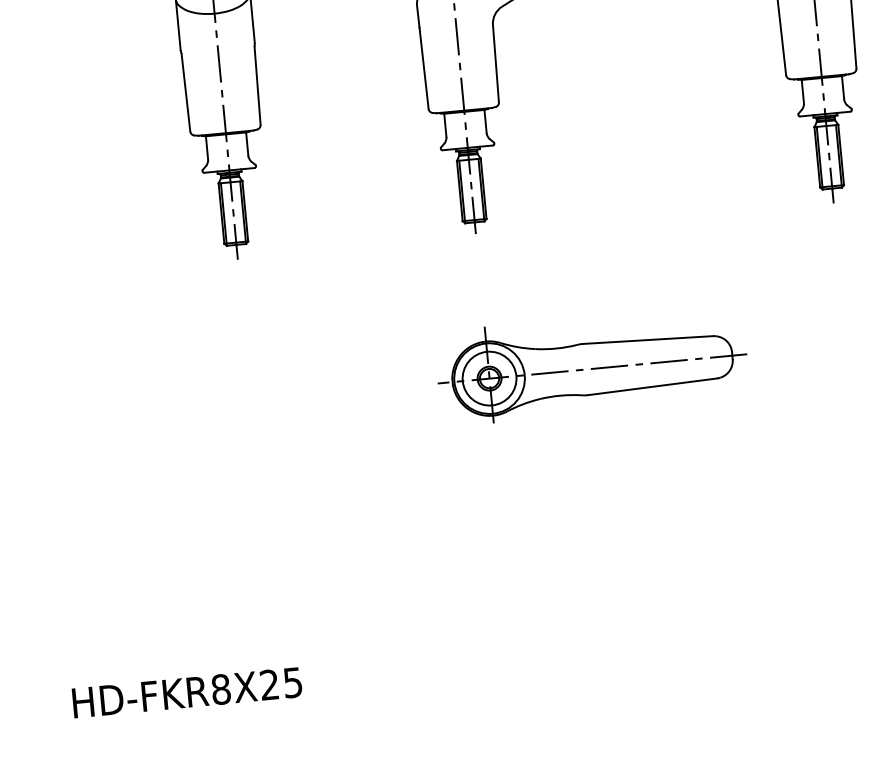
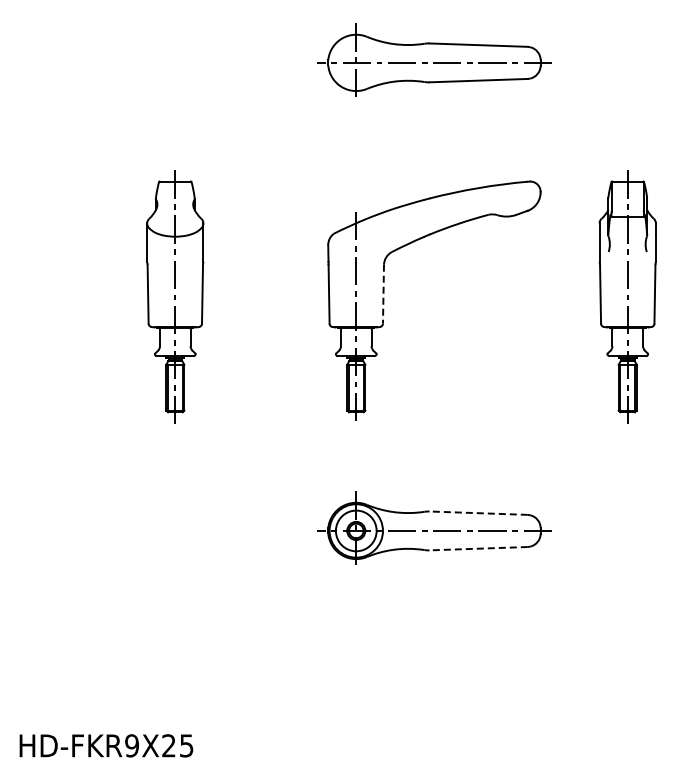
line: (495, 63) -> (383, 294), solid -> dashed
line: (648, 340) -> (478, 513), solid -> dashed
line: (652, 386) -> (478, 548), solid -> dashed
text: (221, 689) -> (132, 745), HD-FKR8X25 -> HD-FKR9X25

